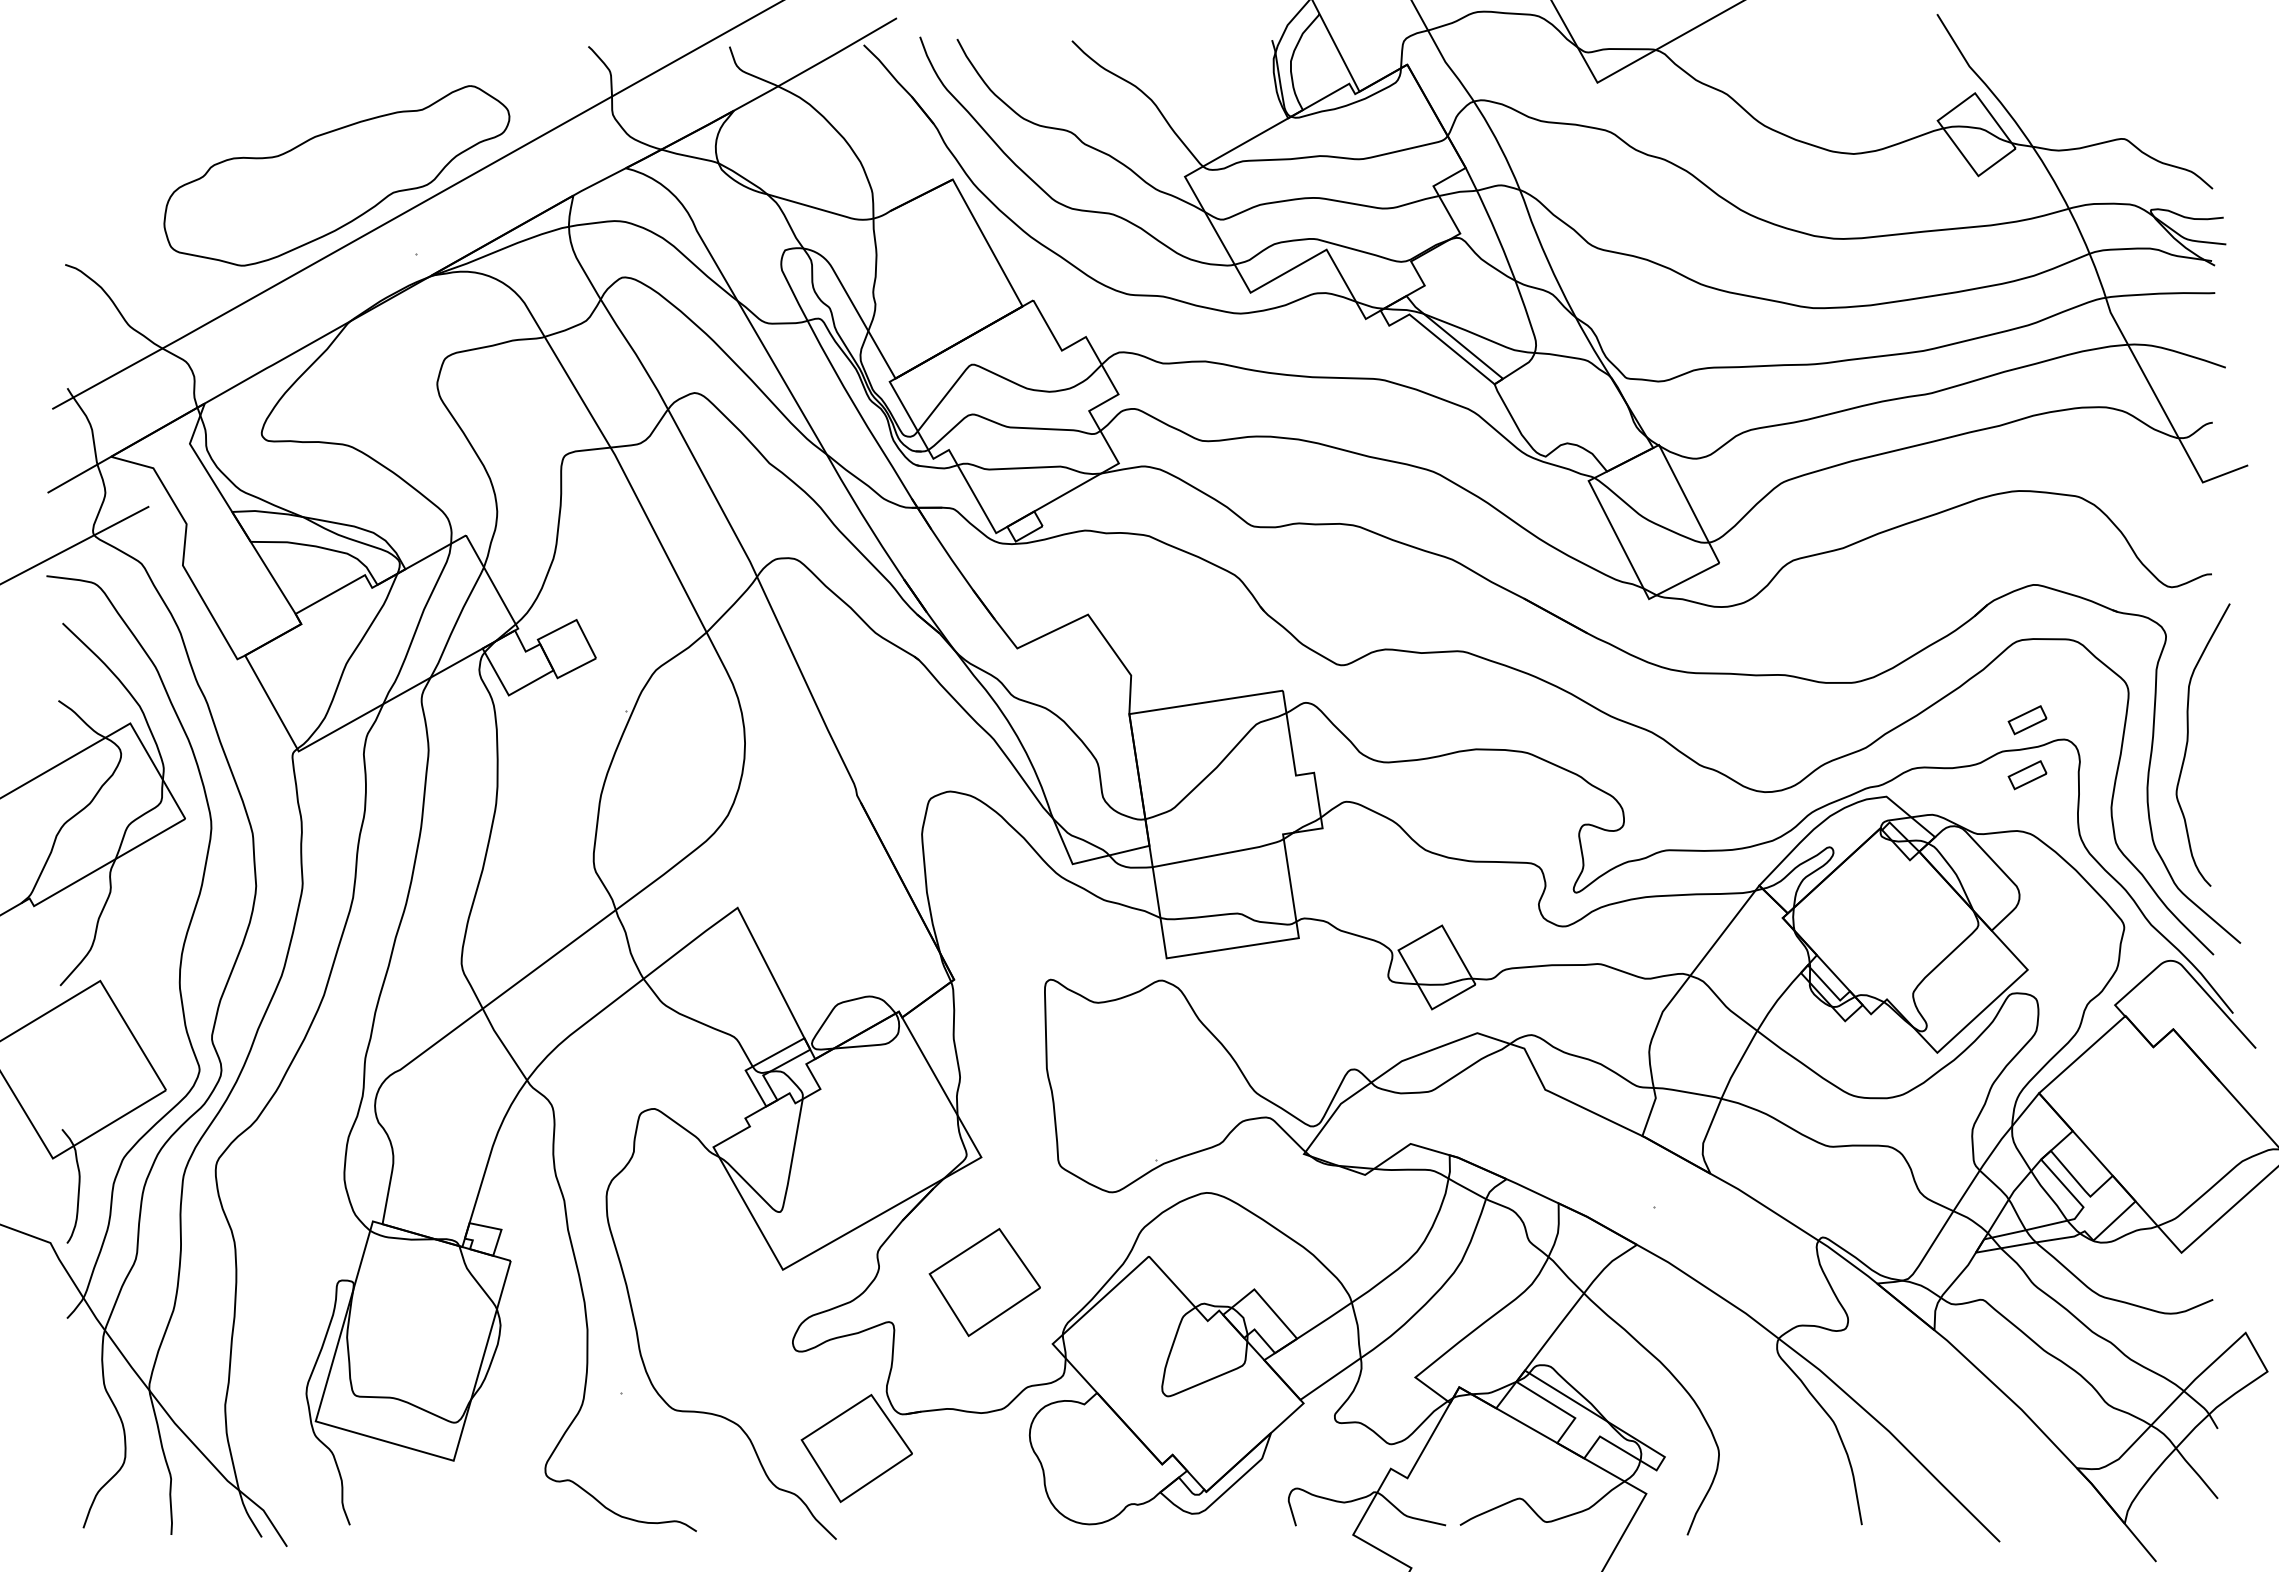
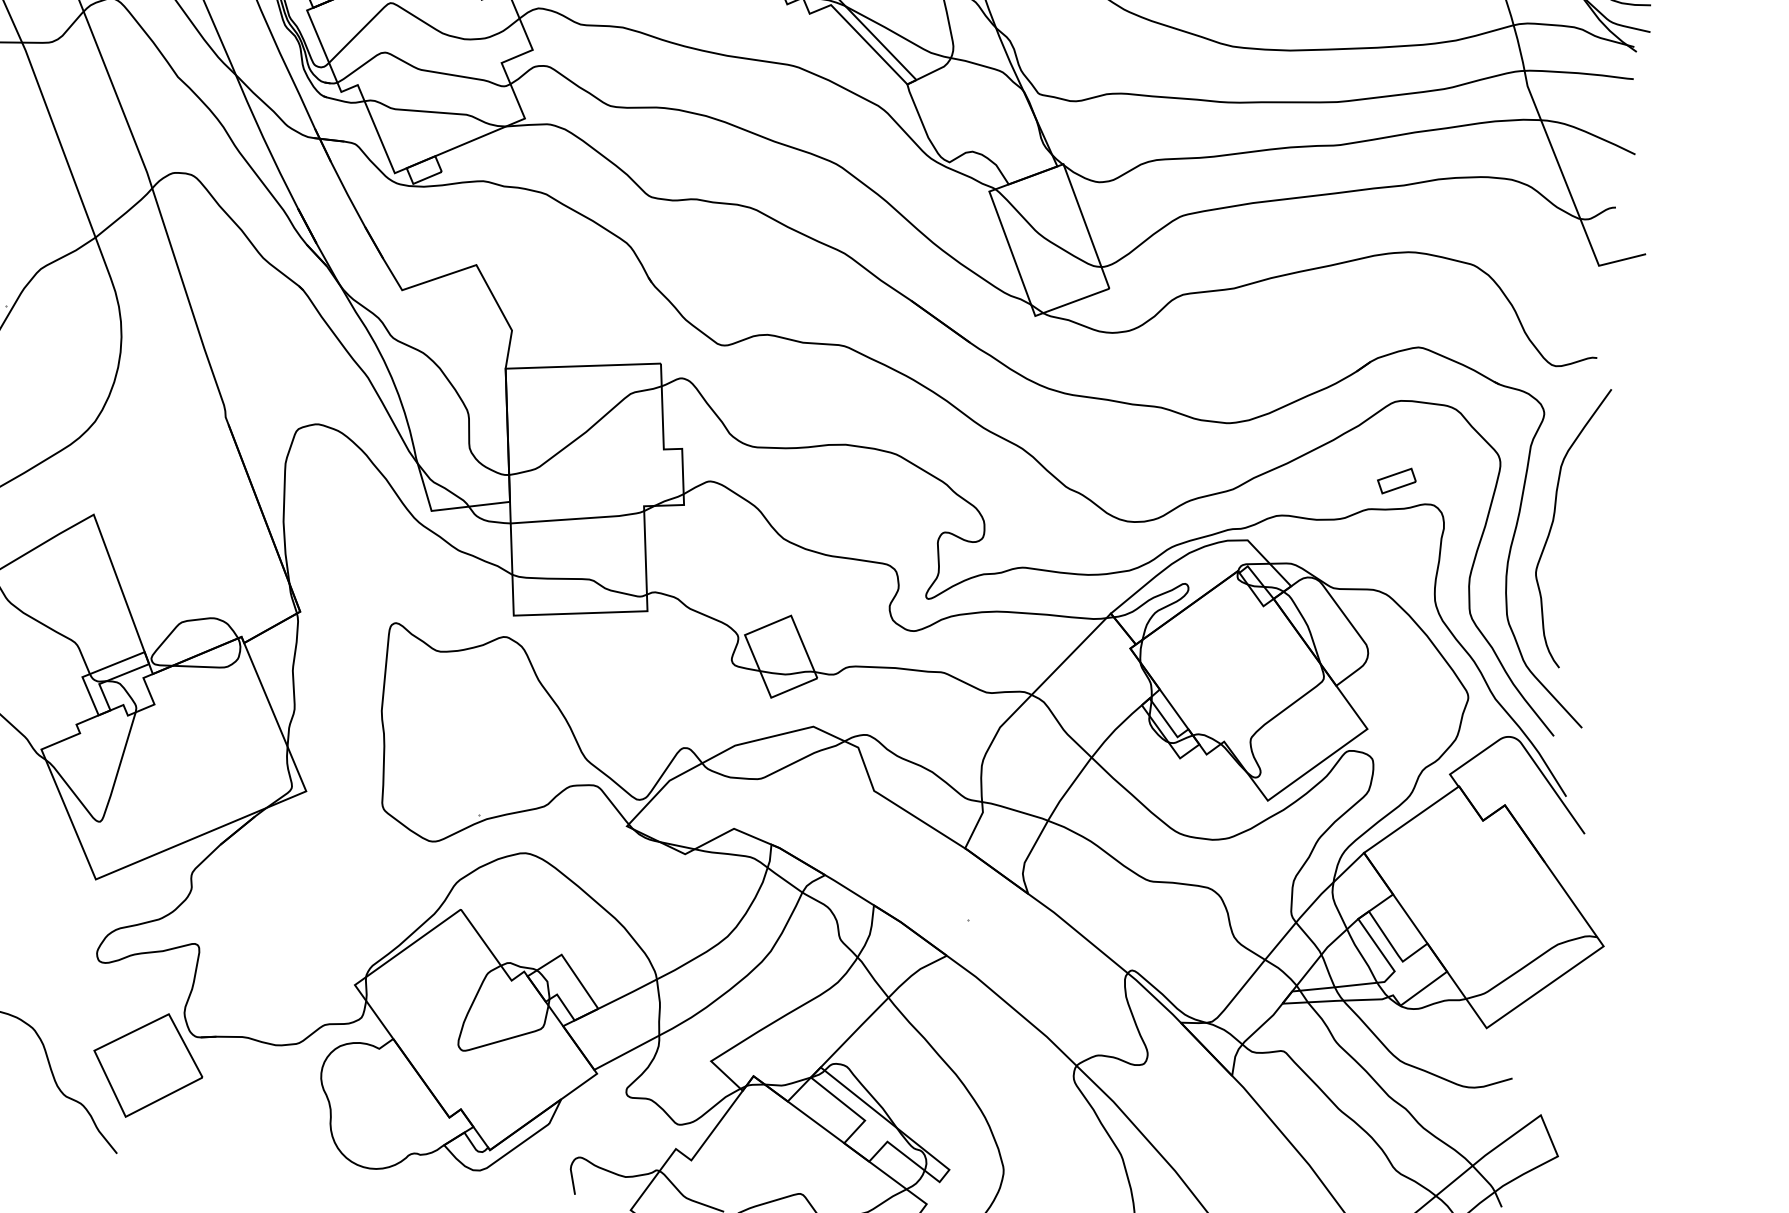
part: (2027, 775) -> (1390, 535), removed
part: (984, 1282) -> (294, 915), removed

